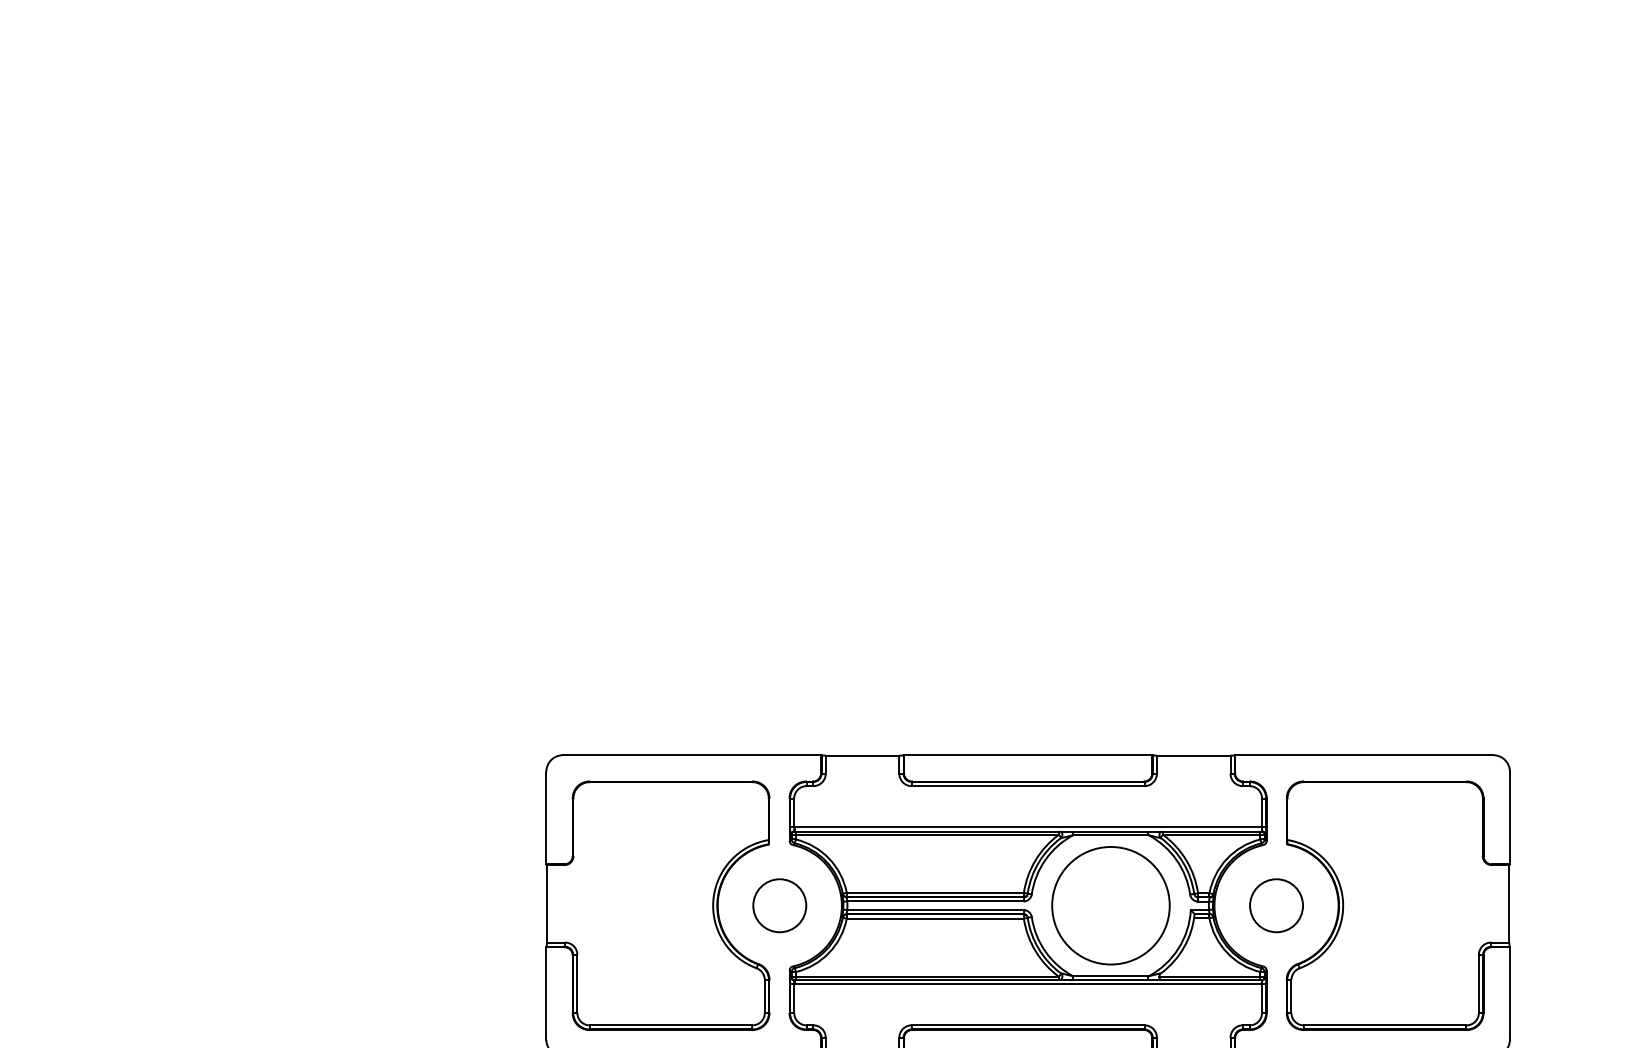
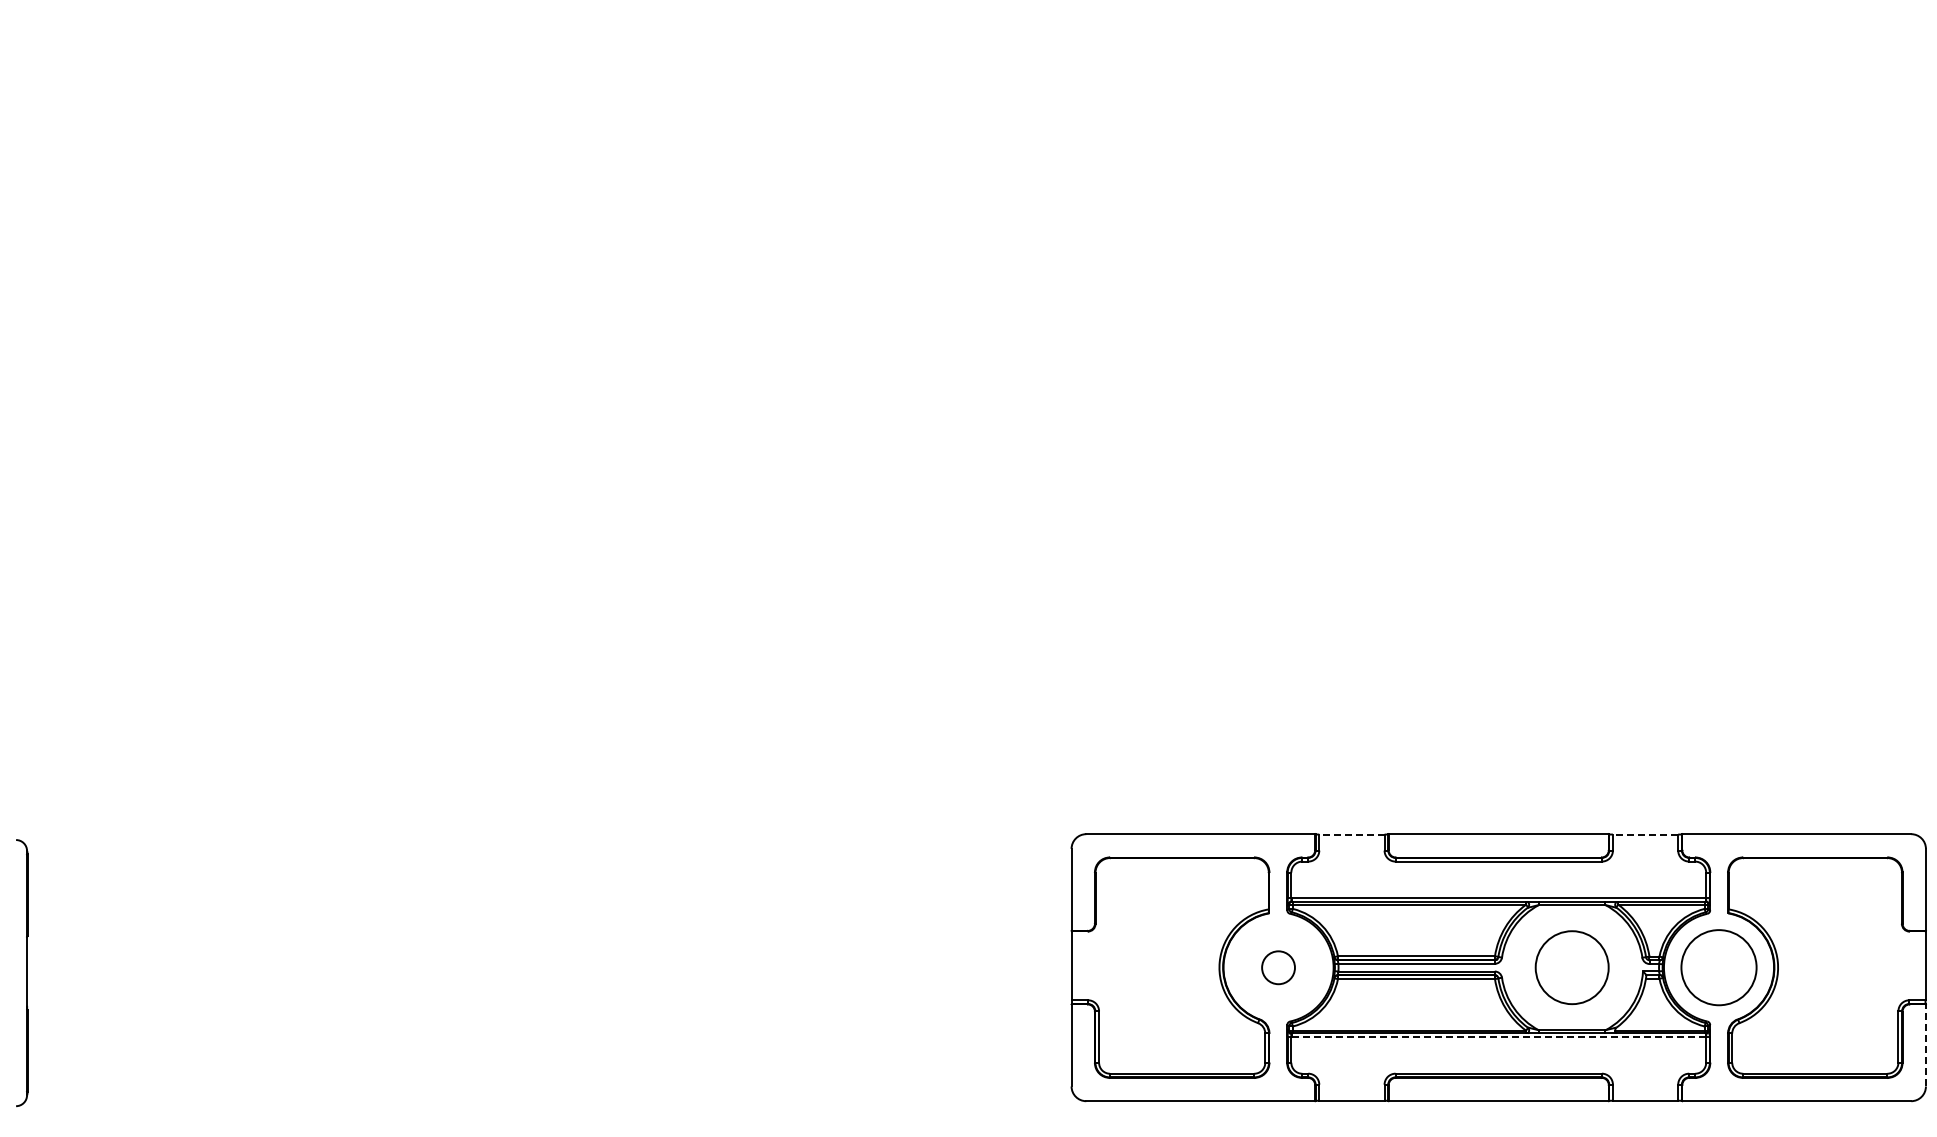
line: (862, 755) -> (1351, 834), solid -> dashed
line: (1193, 755) -> (1645, 834), solid -> dashed
circle: (779, 905) -> (1278, 967), size x0.7
circle: (1111, 905) -> (1572, 967), size x0.7
circle: (1275, 905) -> (1718, 967), size x1.6
line: (1028, 984) -> (1499, 1037), solid -> dashed
line: (1509, 992) -> (1925, 1044), solid -> dashed

